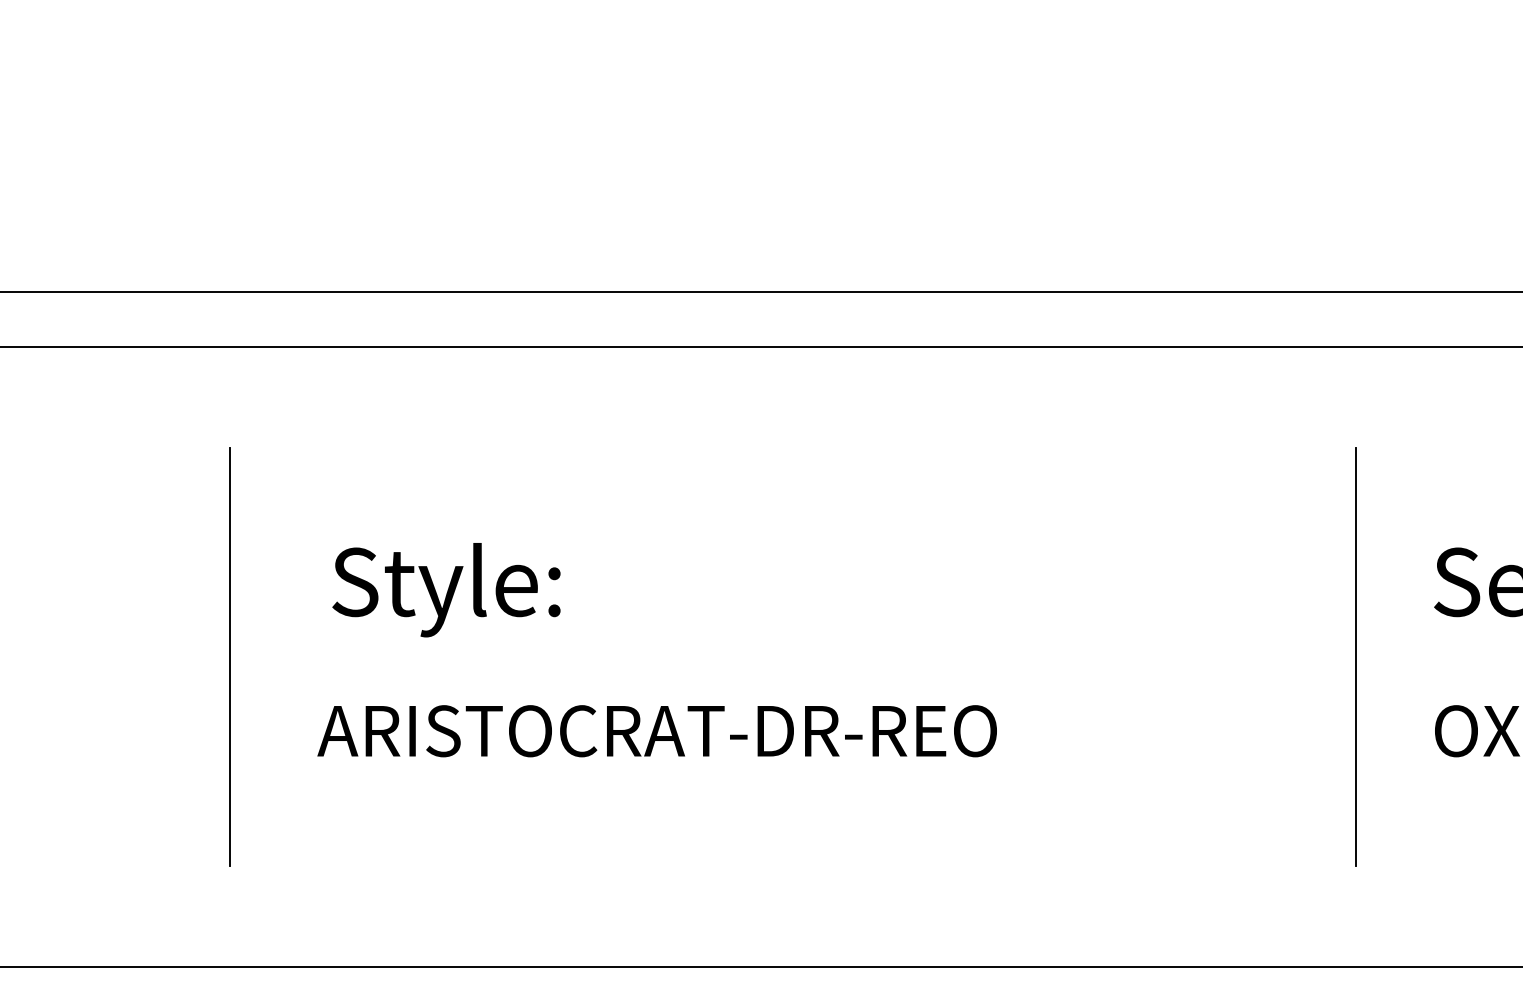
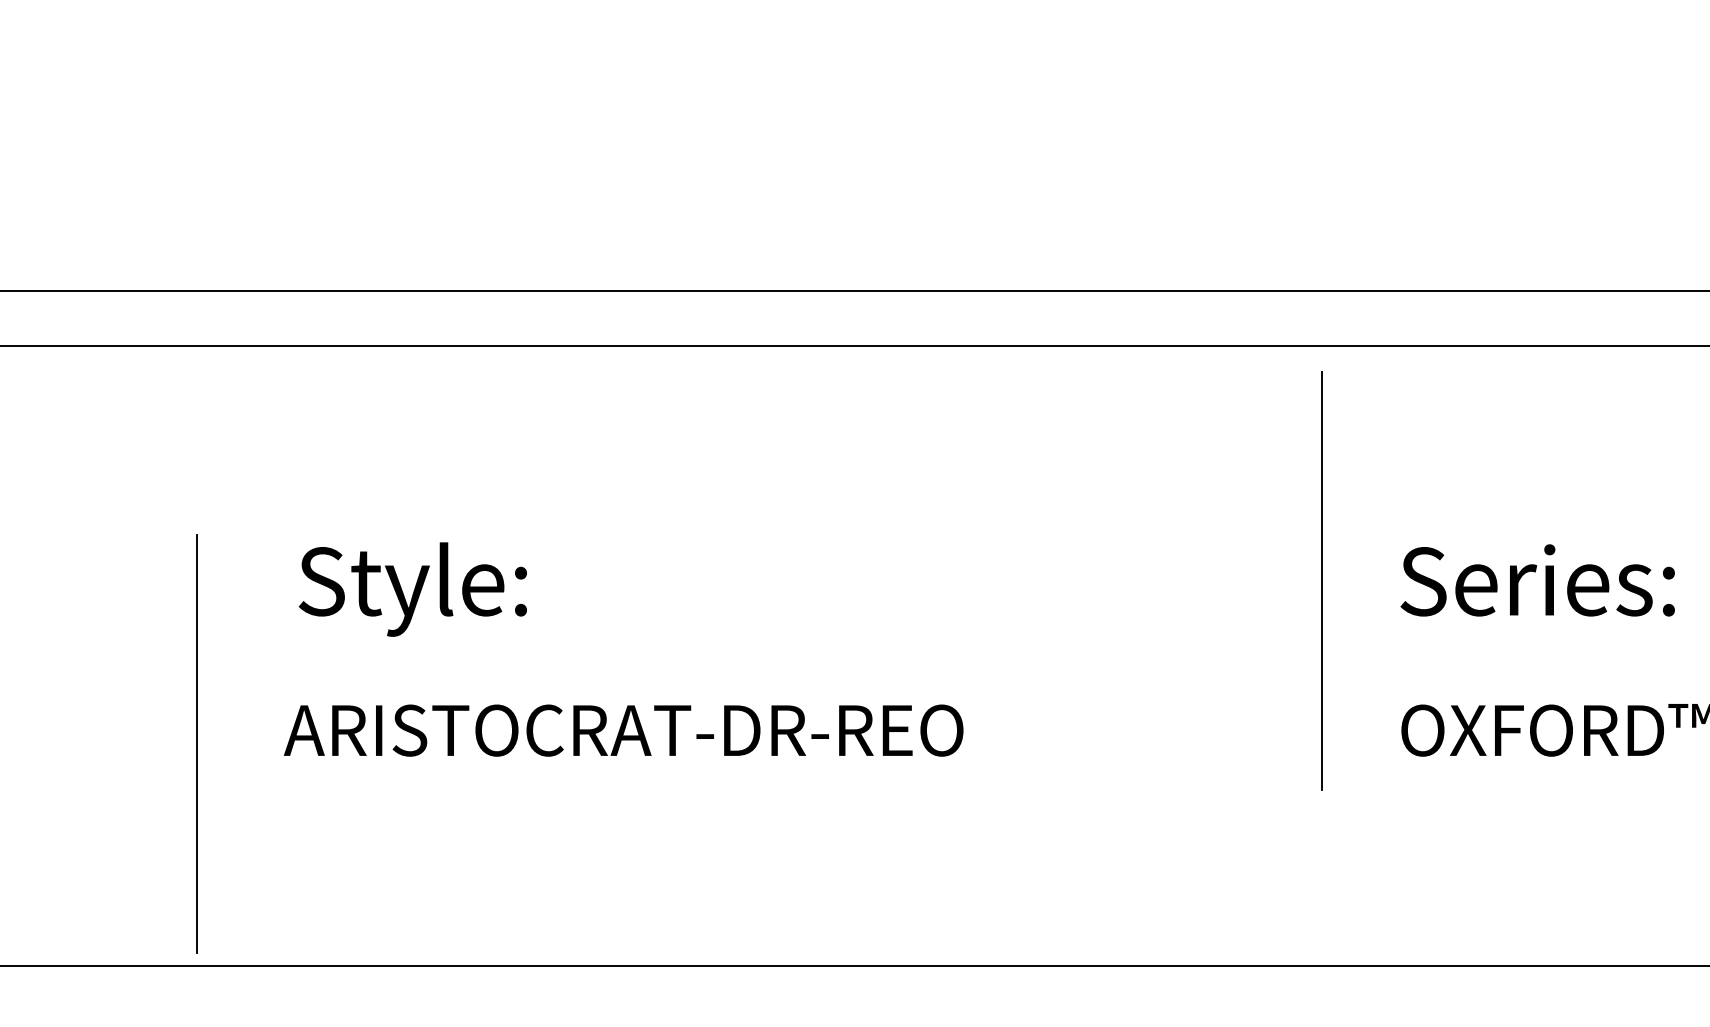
line: (230, 656) -> (196, 743), moved
line: (1355, 656) -> (1321, 580), moved

